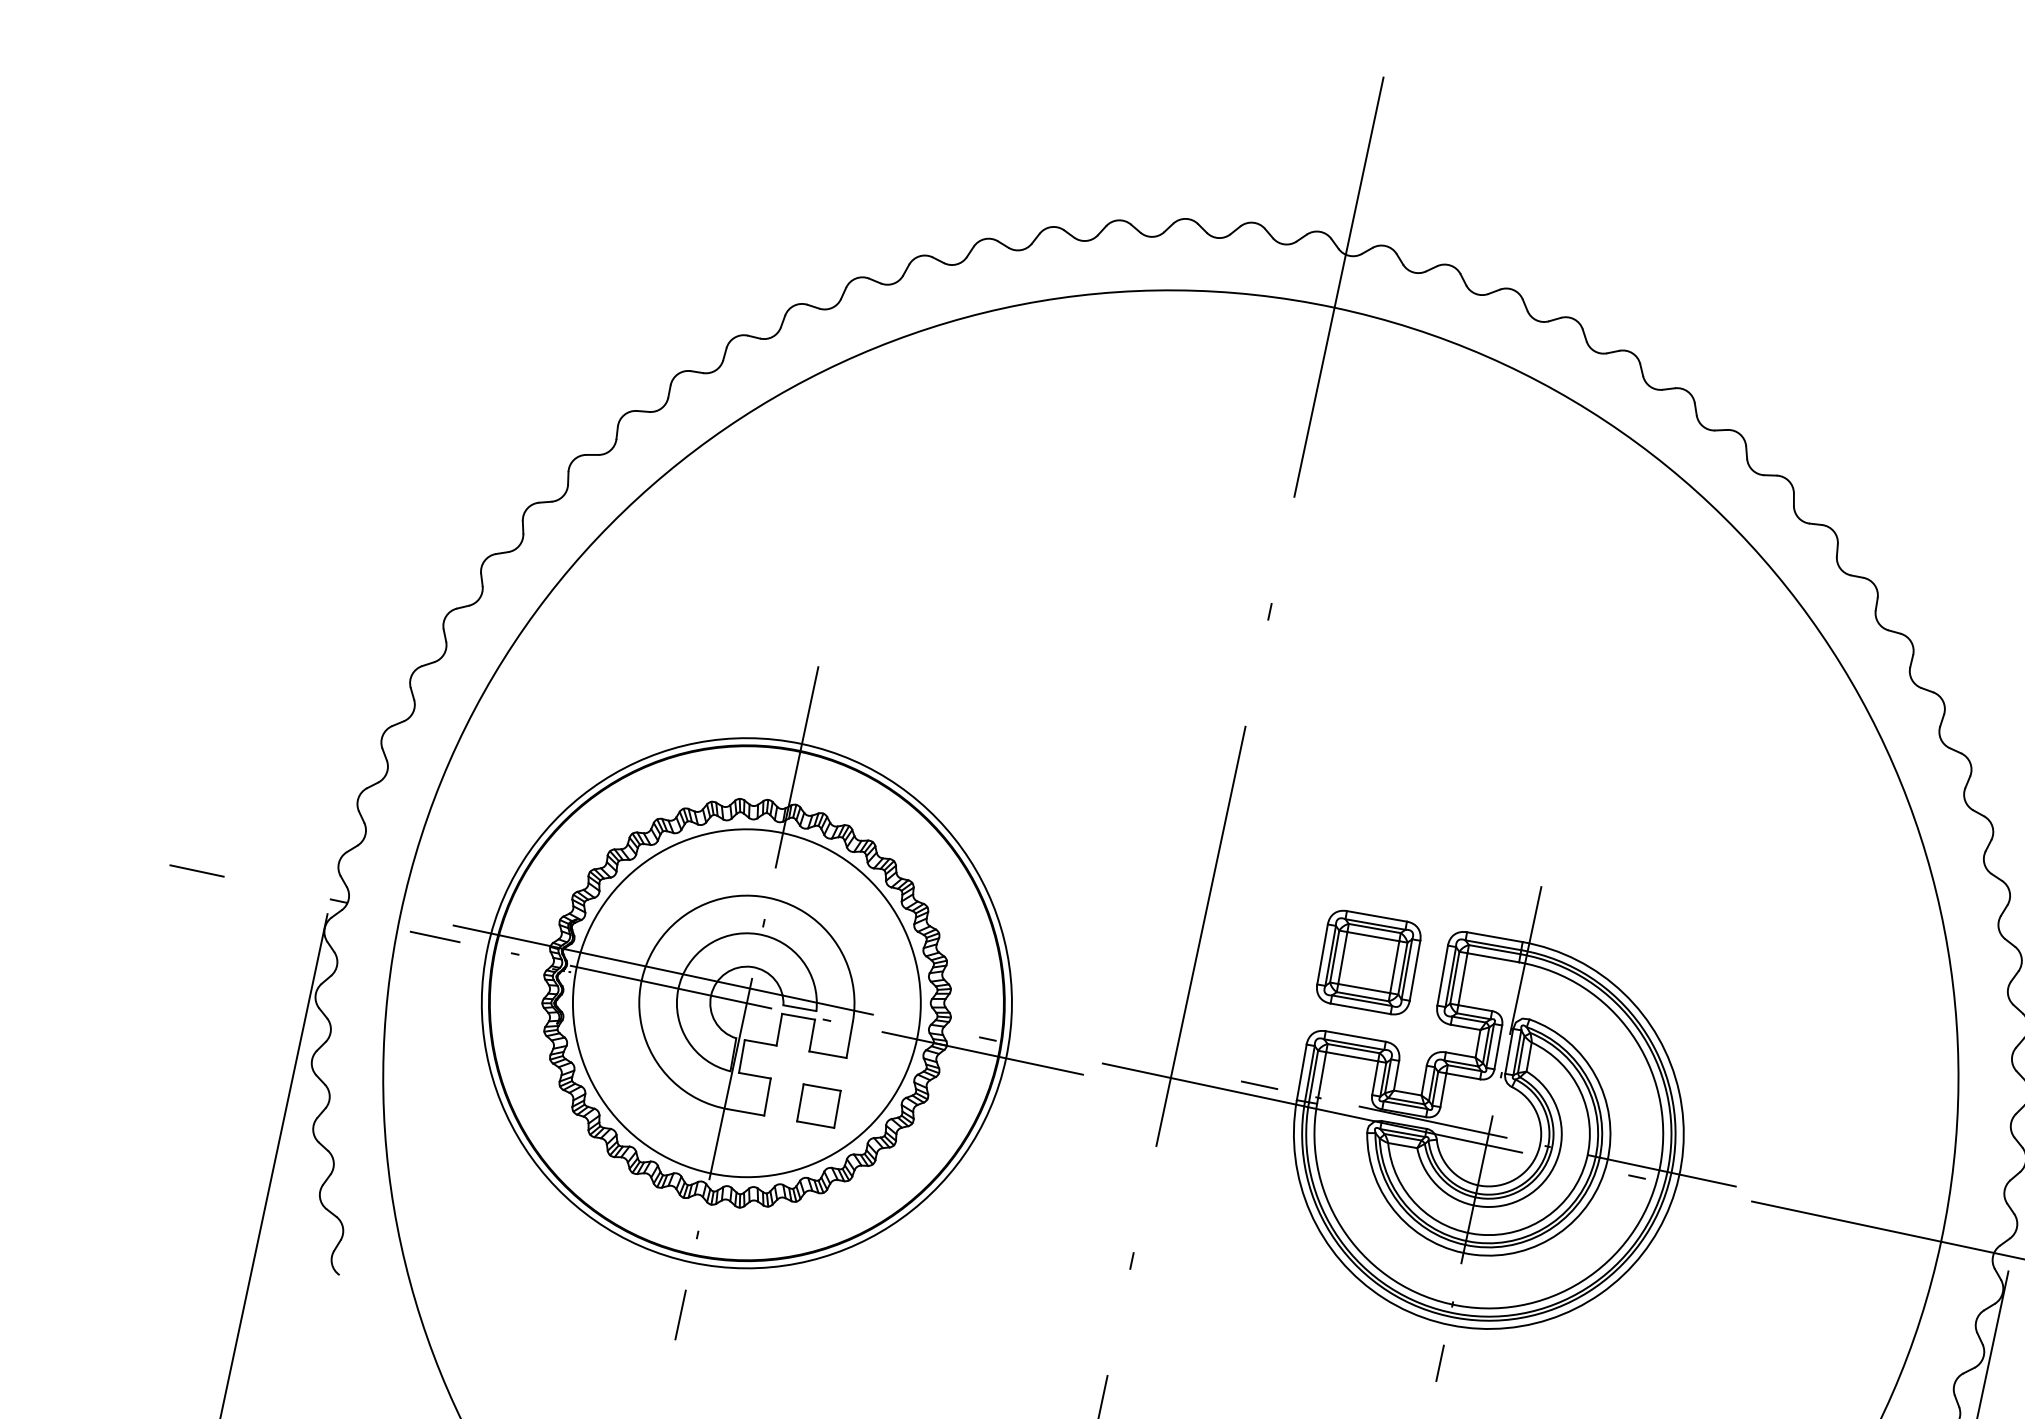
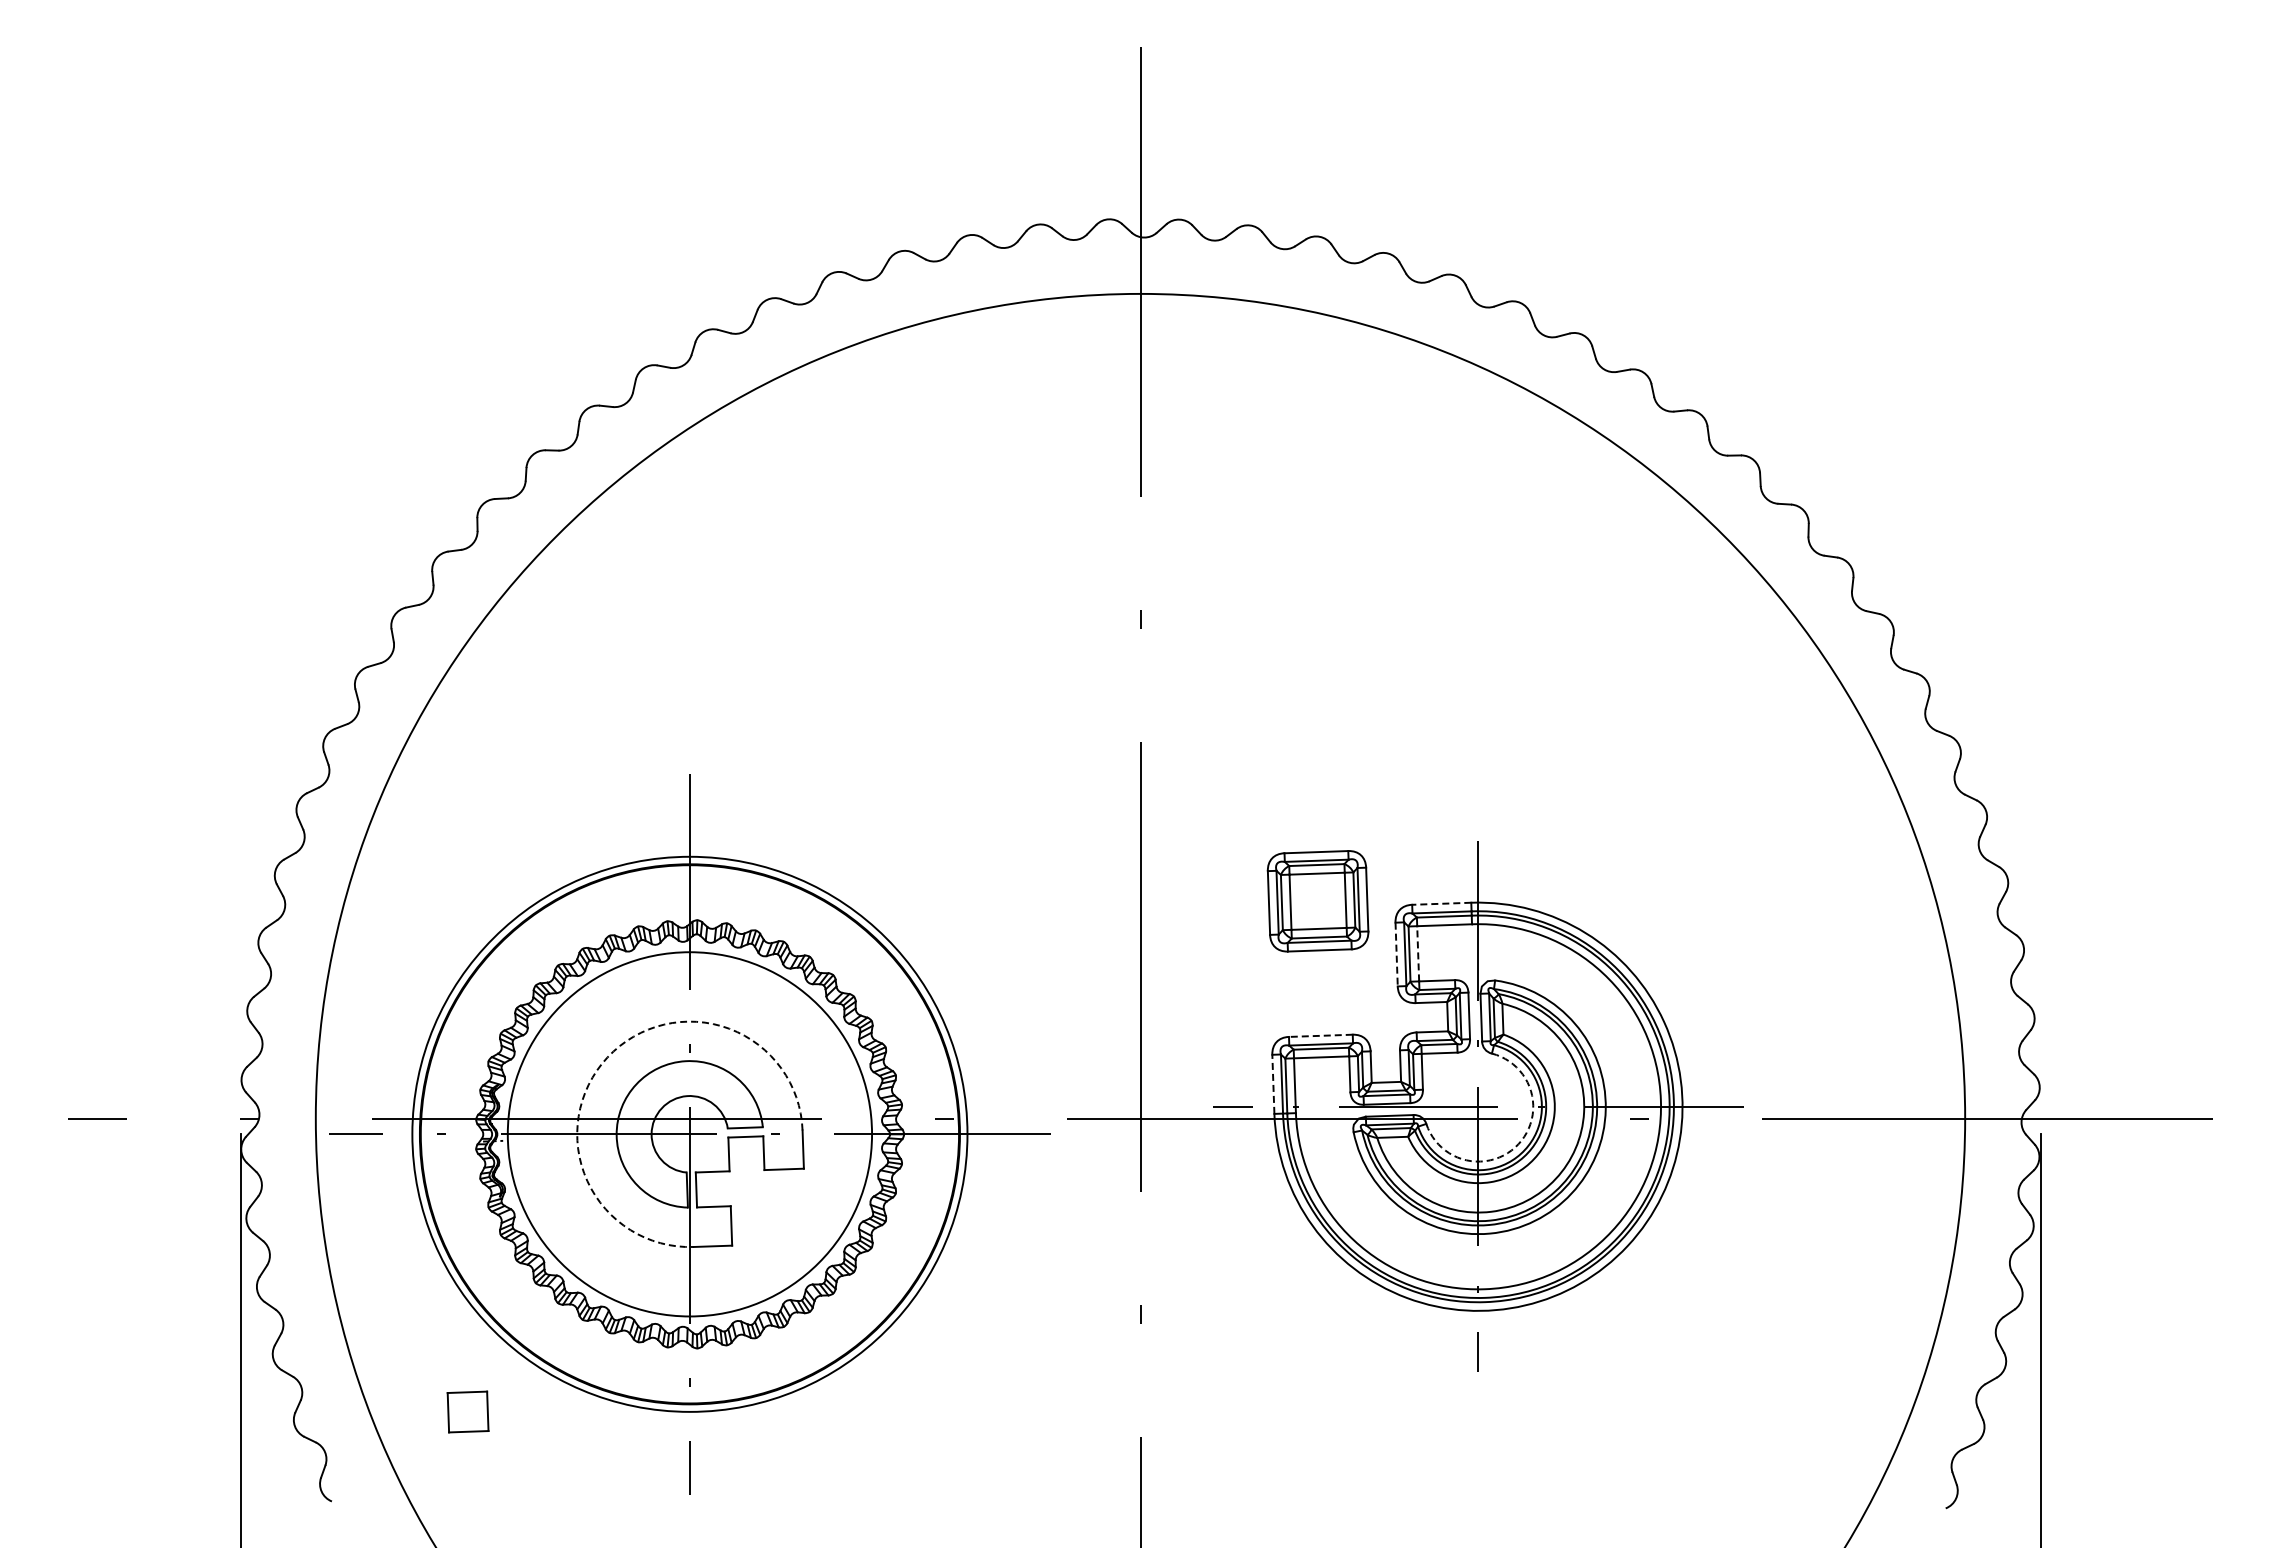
arc: (685, 915) -> (607, 1057), solid -> dashed
line: (1494, 936) -> (1441, 903), solid -> dashed
part: (1368, 962) -> (1317, 901), moved
line: (1442, 975) -> (1396, 954), solid -> dashed
line: (1463, 978) -> (1418, 953), solid -> dashed
line: (1355, 1036) -> (1320, 1035), solid -> dashed
line: (1301, 1072) -> (1273, 1084), solid -> dashed
part: (818, 1105) -> (467, 1411), moved
arc: (1518, 1177) -> (1518, 1144), solid -> dashed

